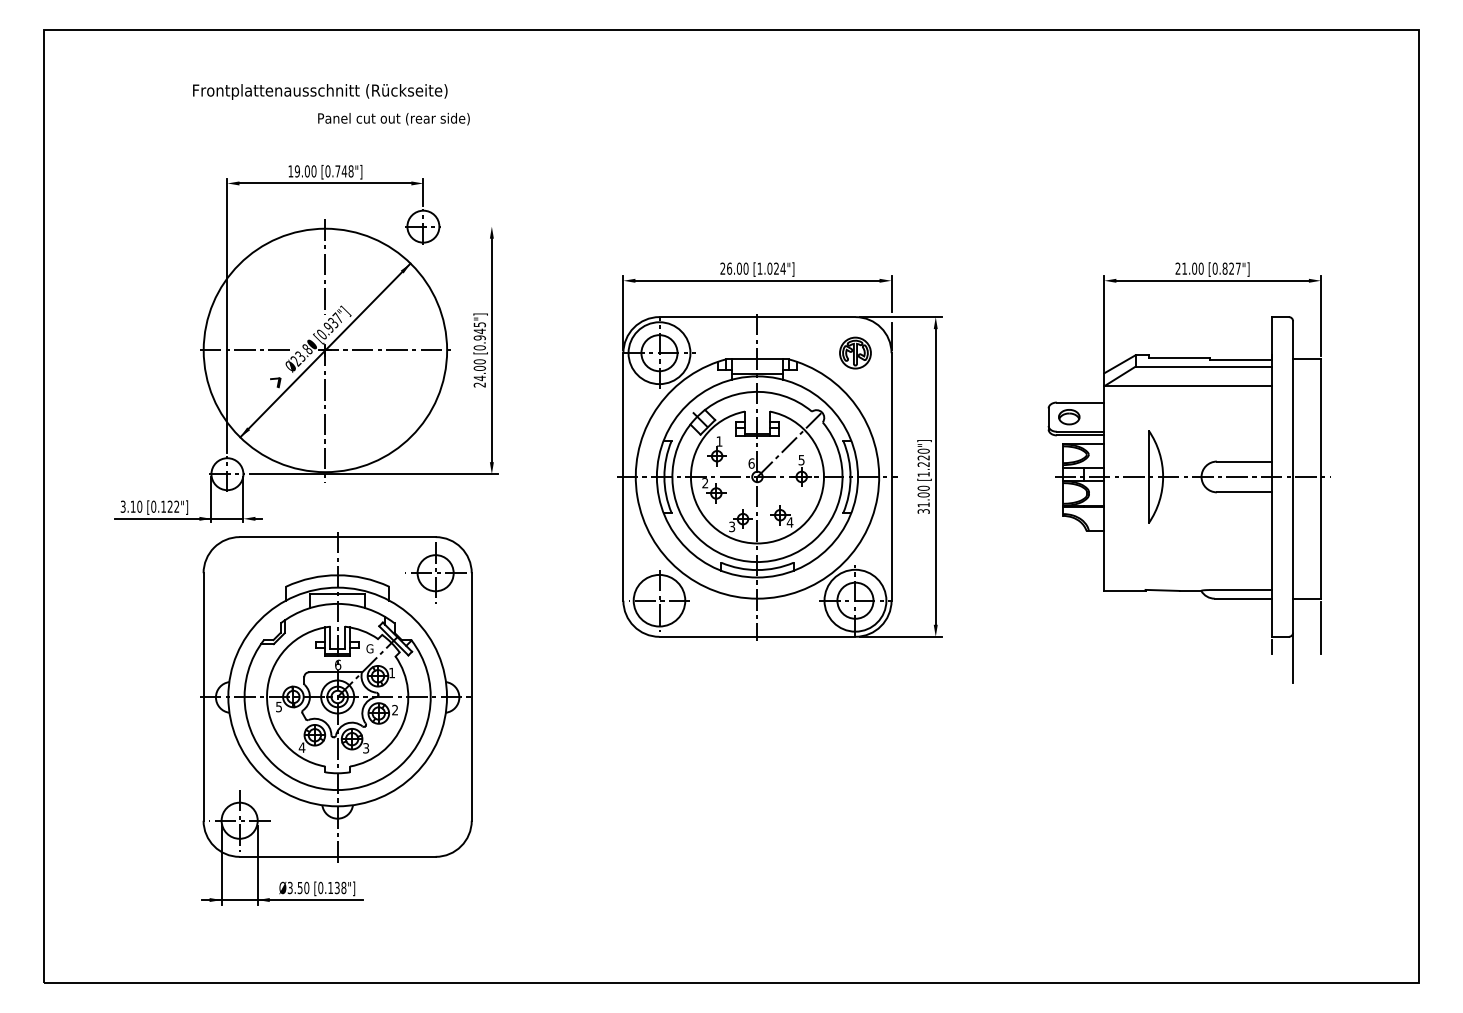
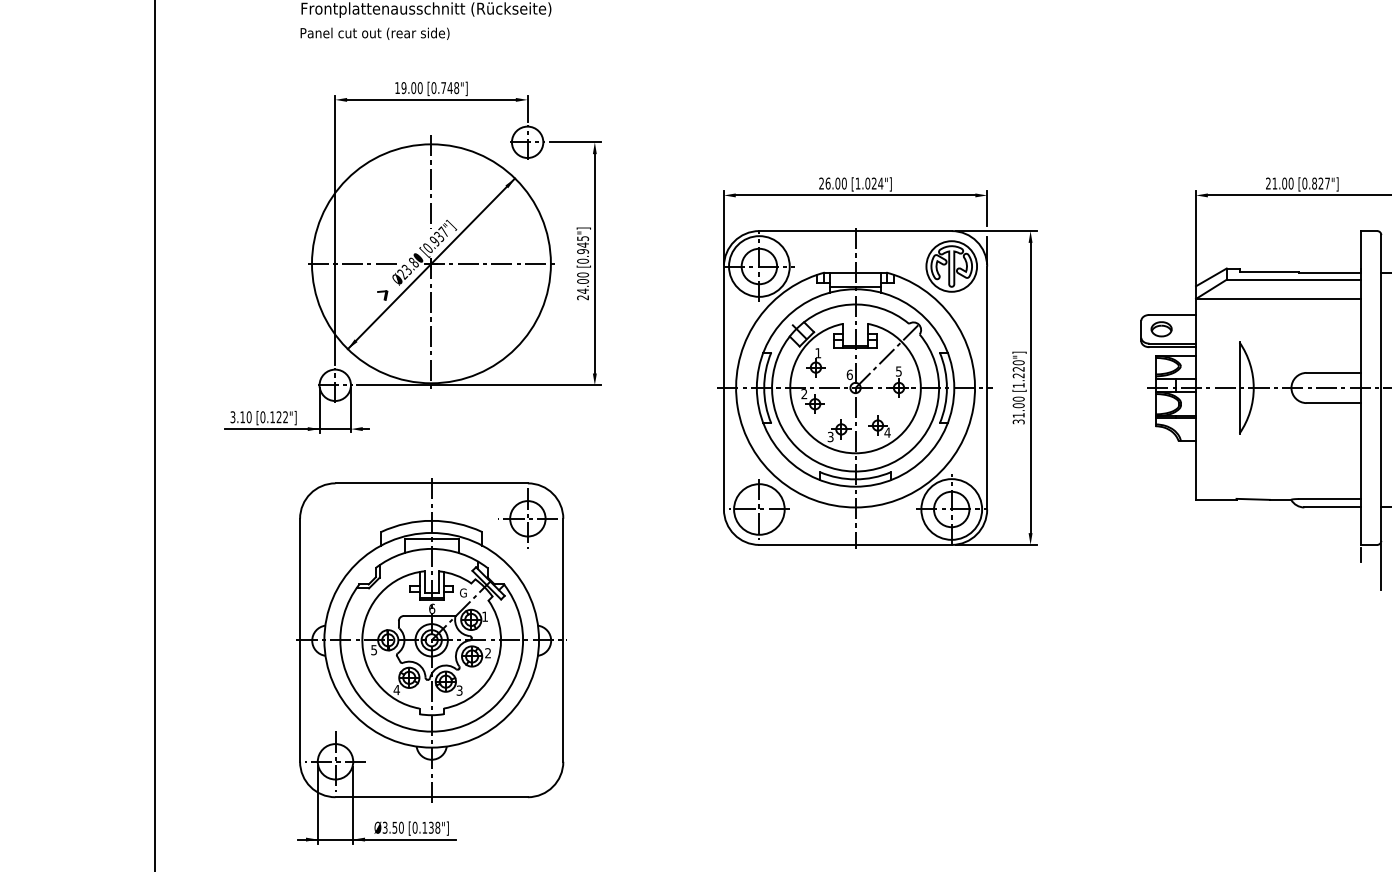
text: (393, 119) -> (374, 34), moved
line: (471, 226) -> (574, 142), added
part: (855, 352) -> (951, 265), size x1.67
part: (336, 718) -> (430, 661), moved

